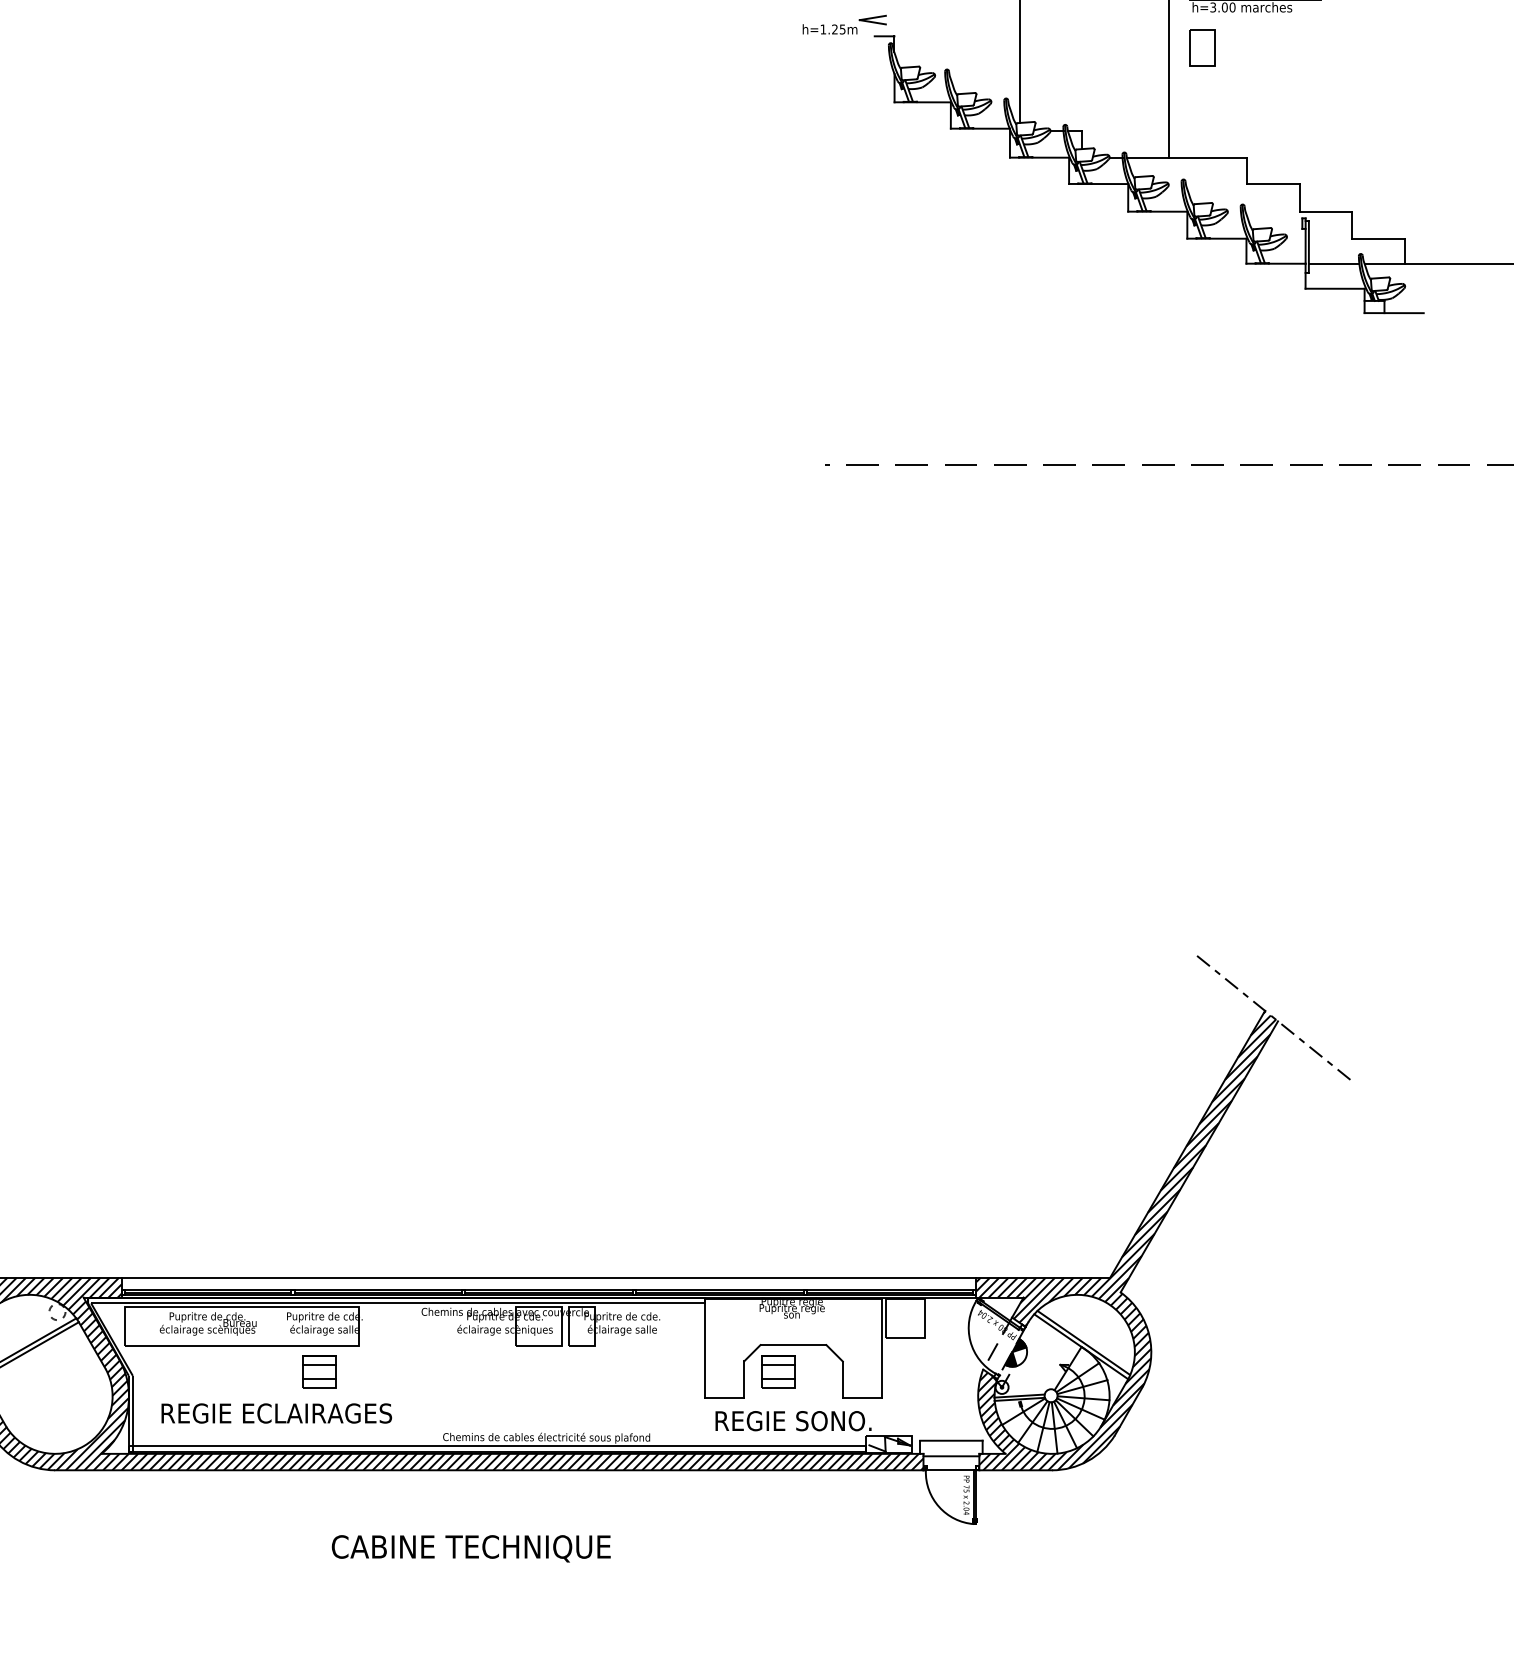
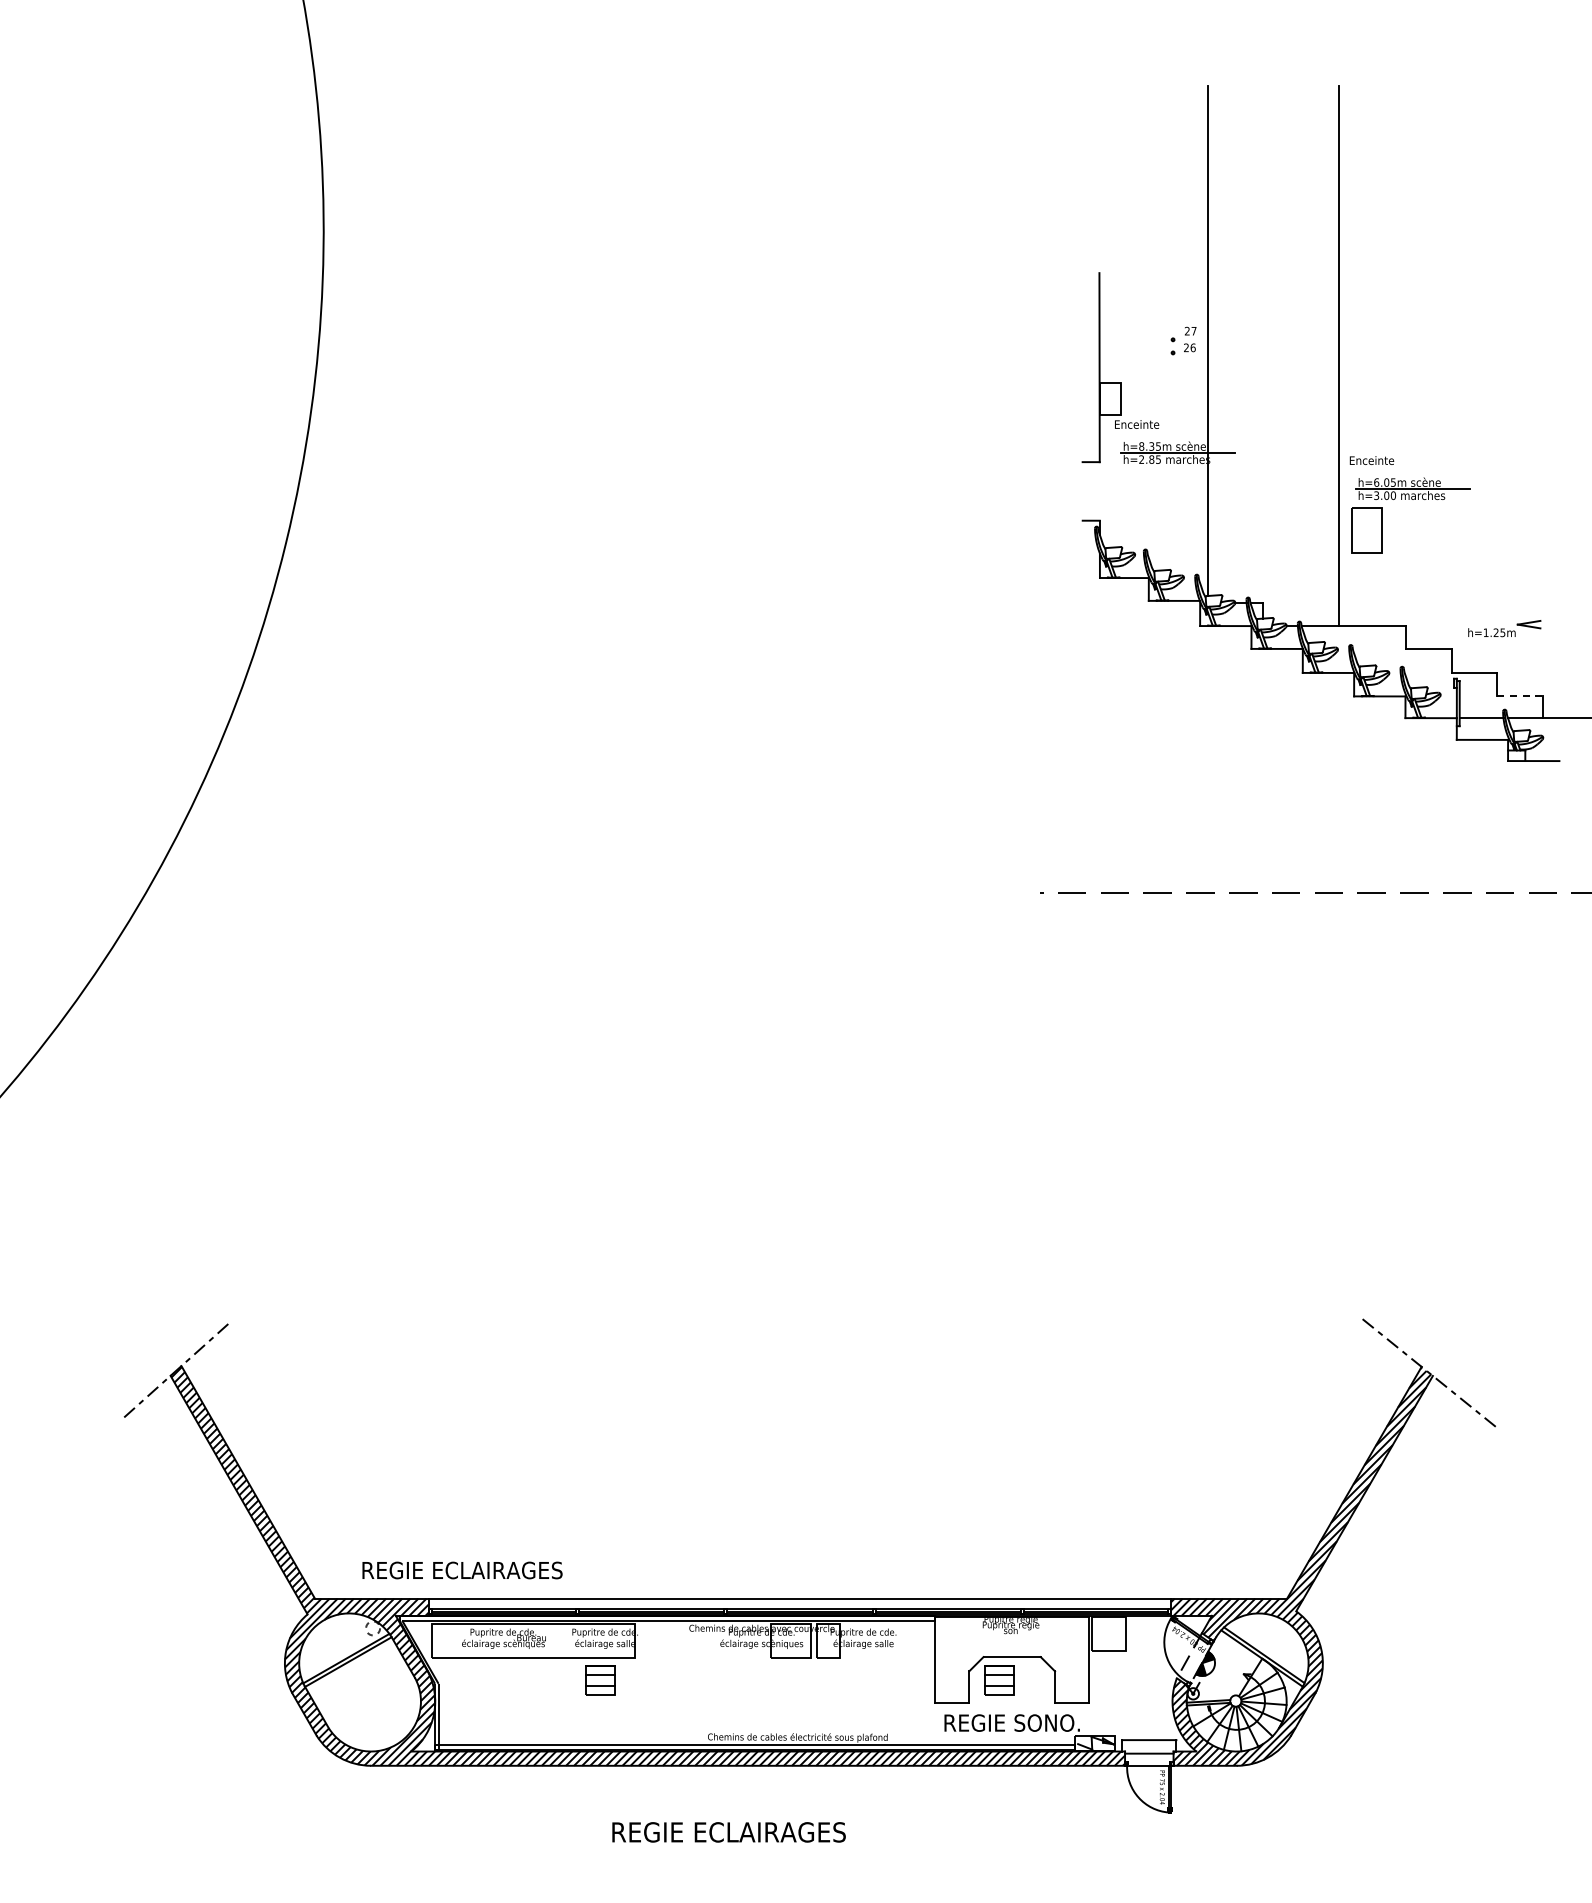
part: (844, 24) -> (1504, 628), moved
part: (1202, 47) -> (1367, 530), size x1.4
line: (1377, 238) -> (1519, 696), solid -> dashed
text: (276, 1413) -> (462, 1570), moved
text: (471, 1548) -> (732, 1833), CABINE TECHNIQUE -> REGIE ECLAIRAGES

